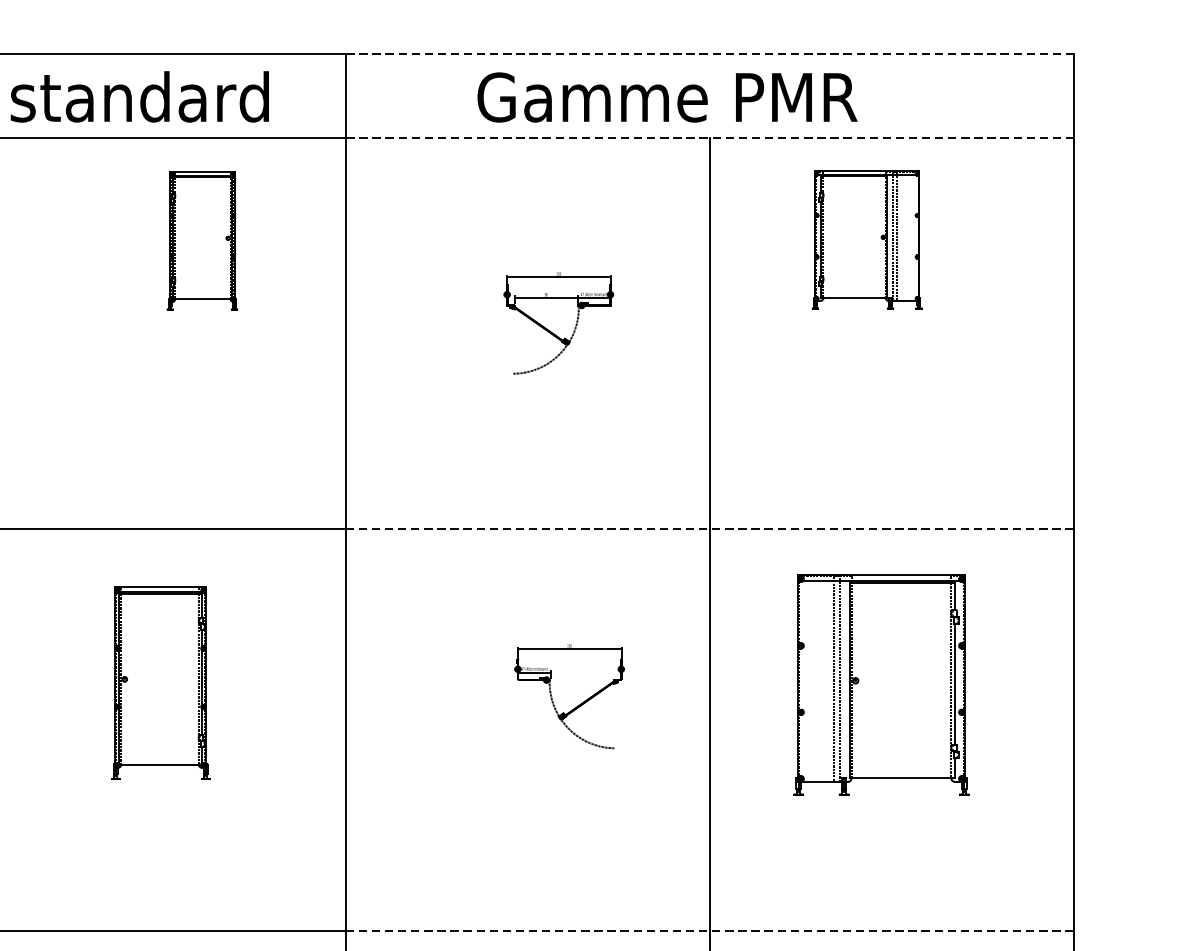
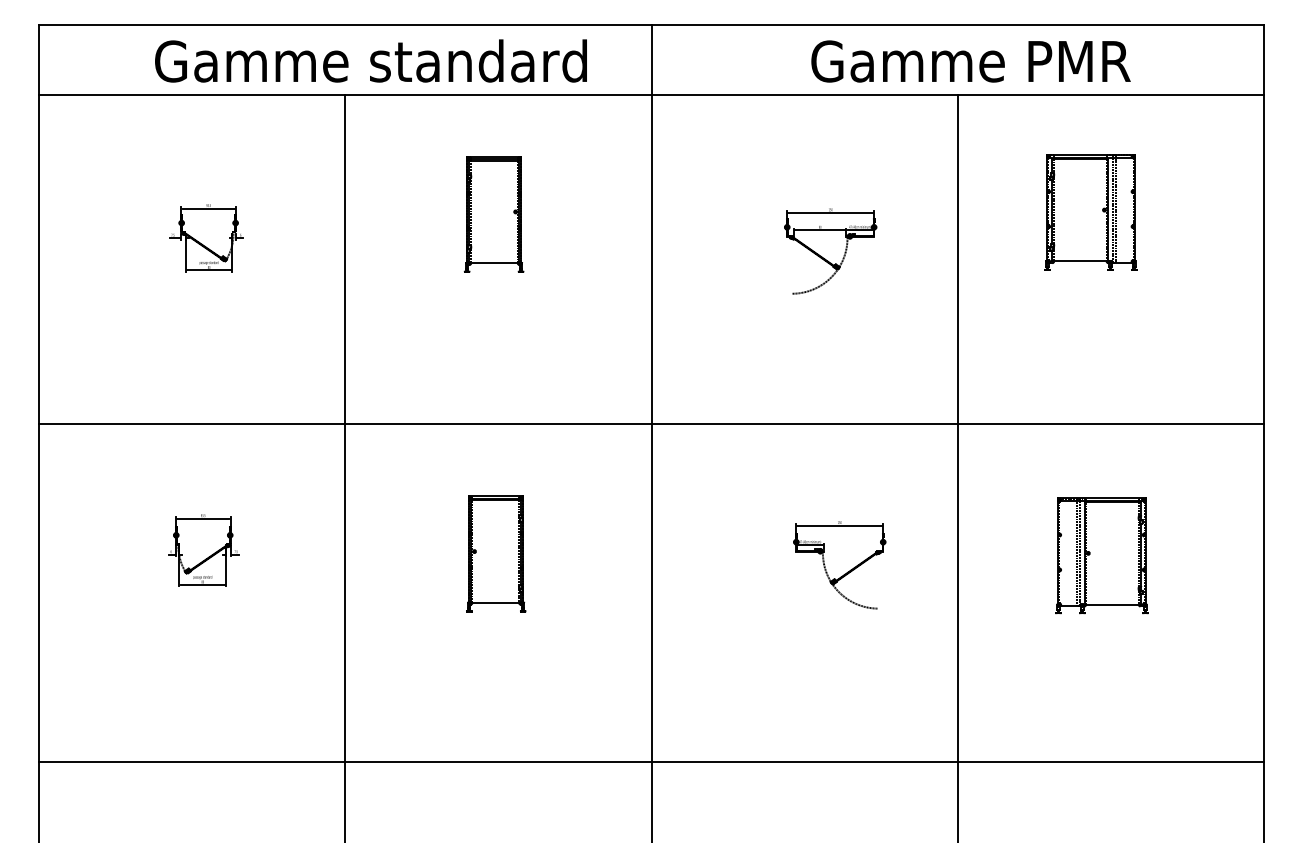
line: (709, 54) -> (957, 25), dashed -> solid
text: (666, 97) -> (970, 61), moved
line: (709, 137) -> (957, 95), dashed -> solid
part: (866, 240) -> (1090, 212), moved
part: (201, 241) -> (493, 214), moved
line: (710, 529) -> (958, 424), dashed -> solid
part: (161, 682) -> (496, 553), size x0.71
part: (881, 685) -> (1101, 555), size x0.62
line: (710, 930) -> (958, 761), dashed -> solid

